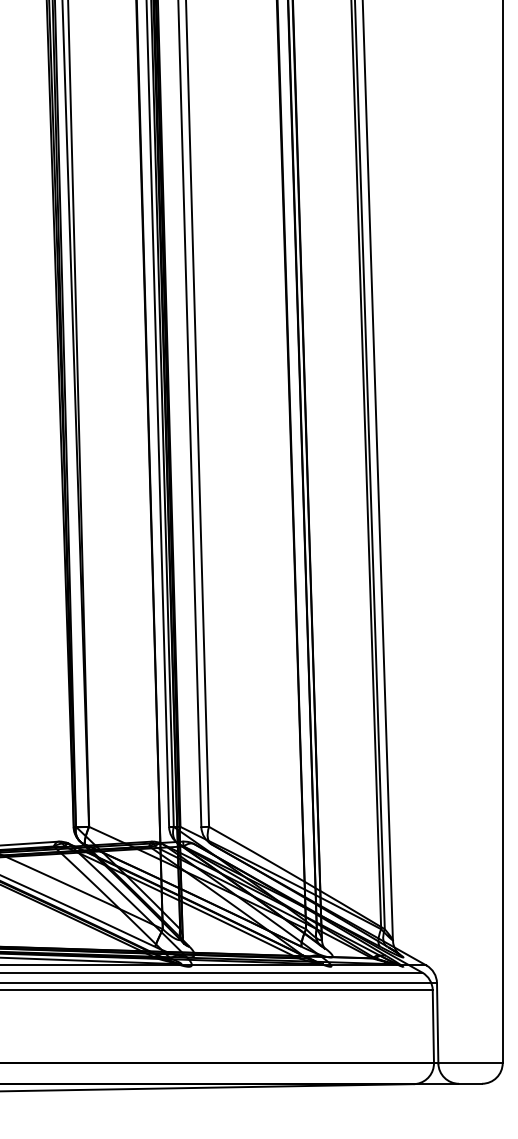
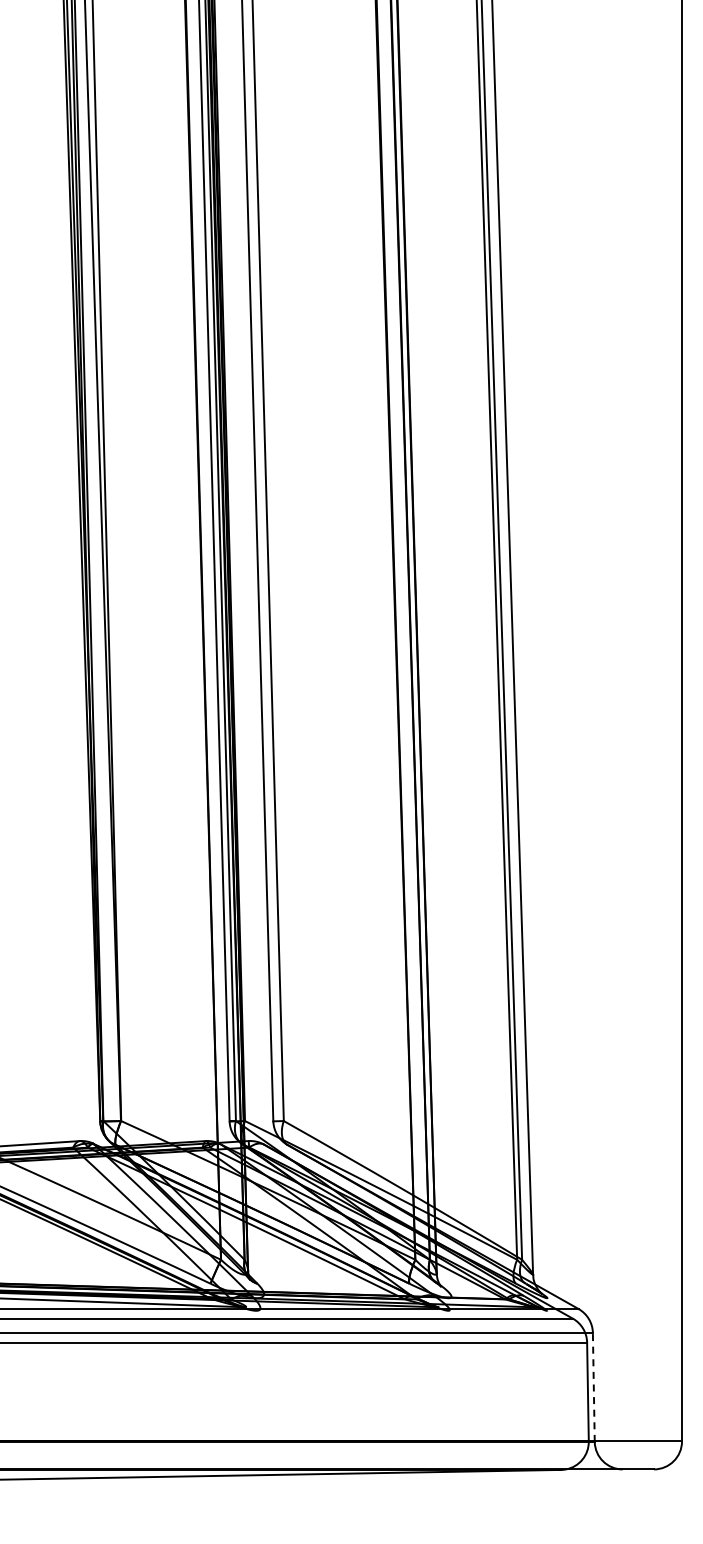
line: (437, 1022) -> (593, 1386), solid -> dashed

